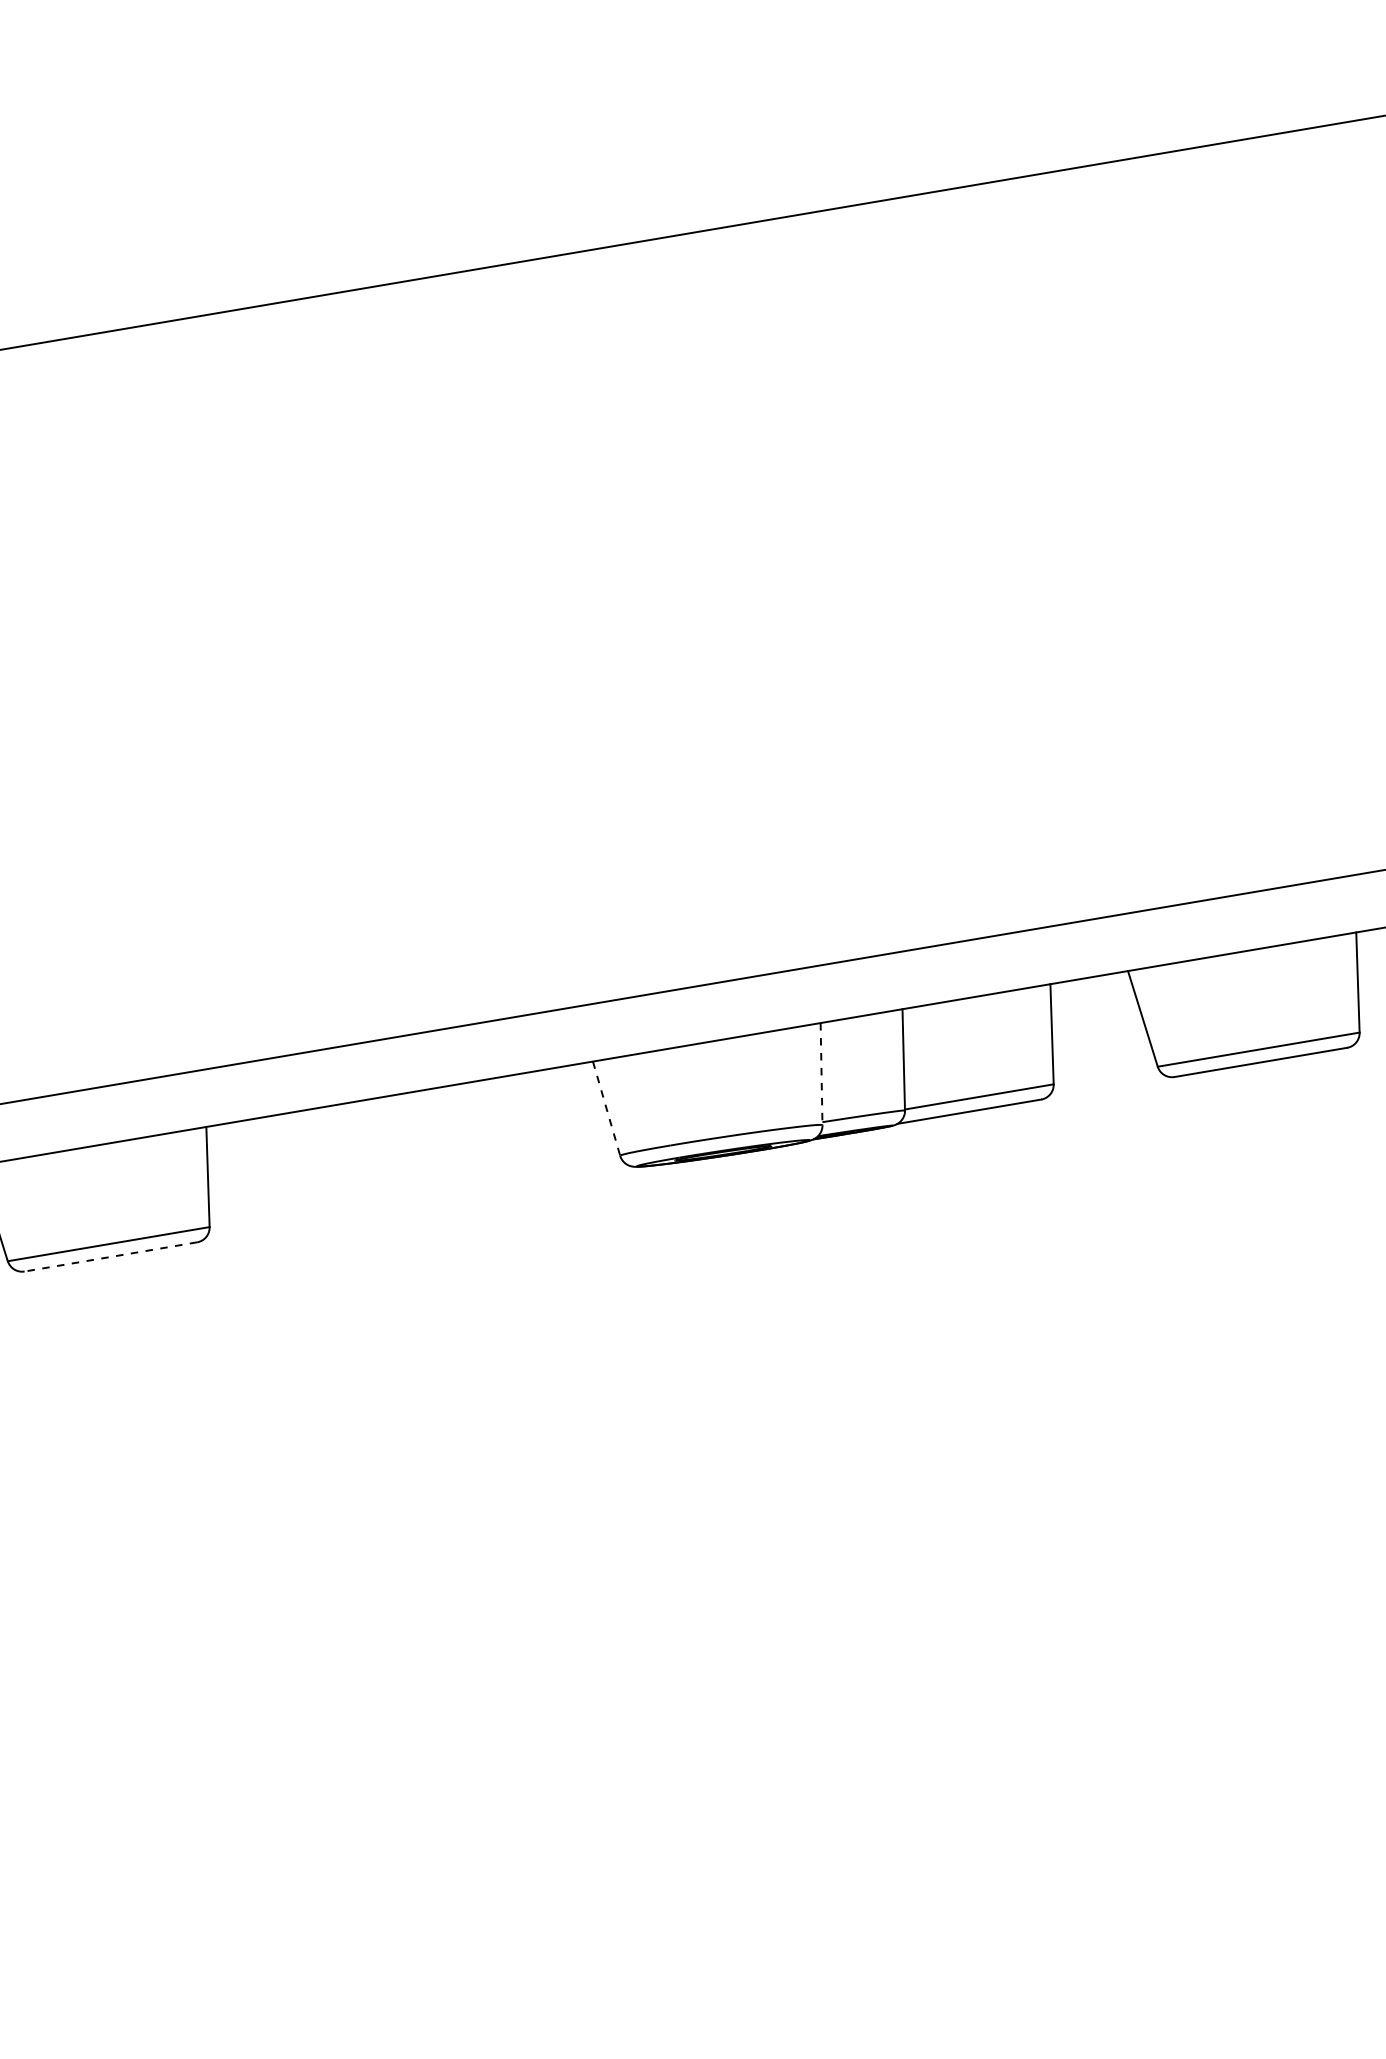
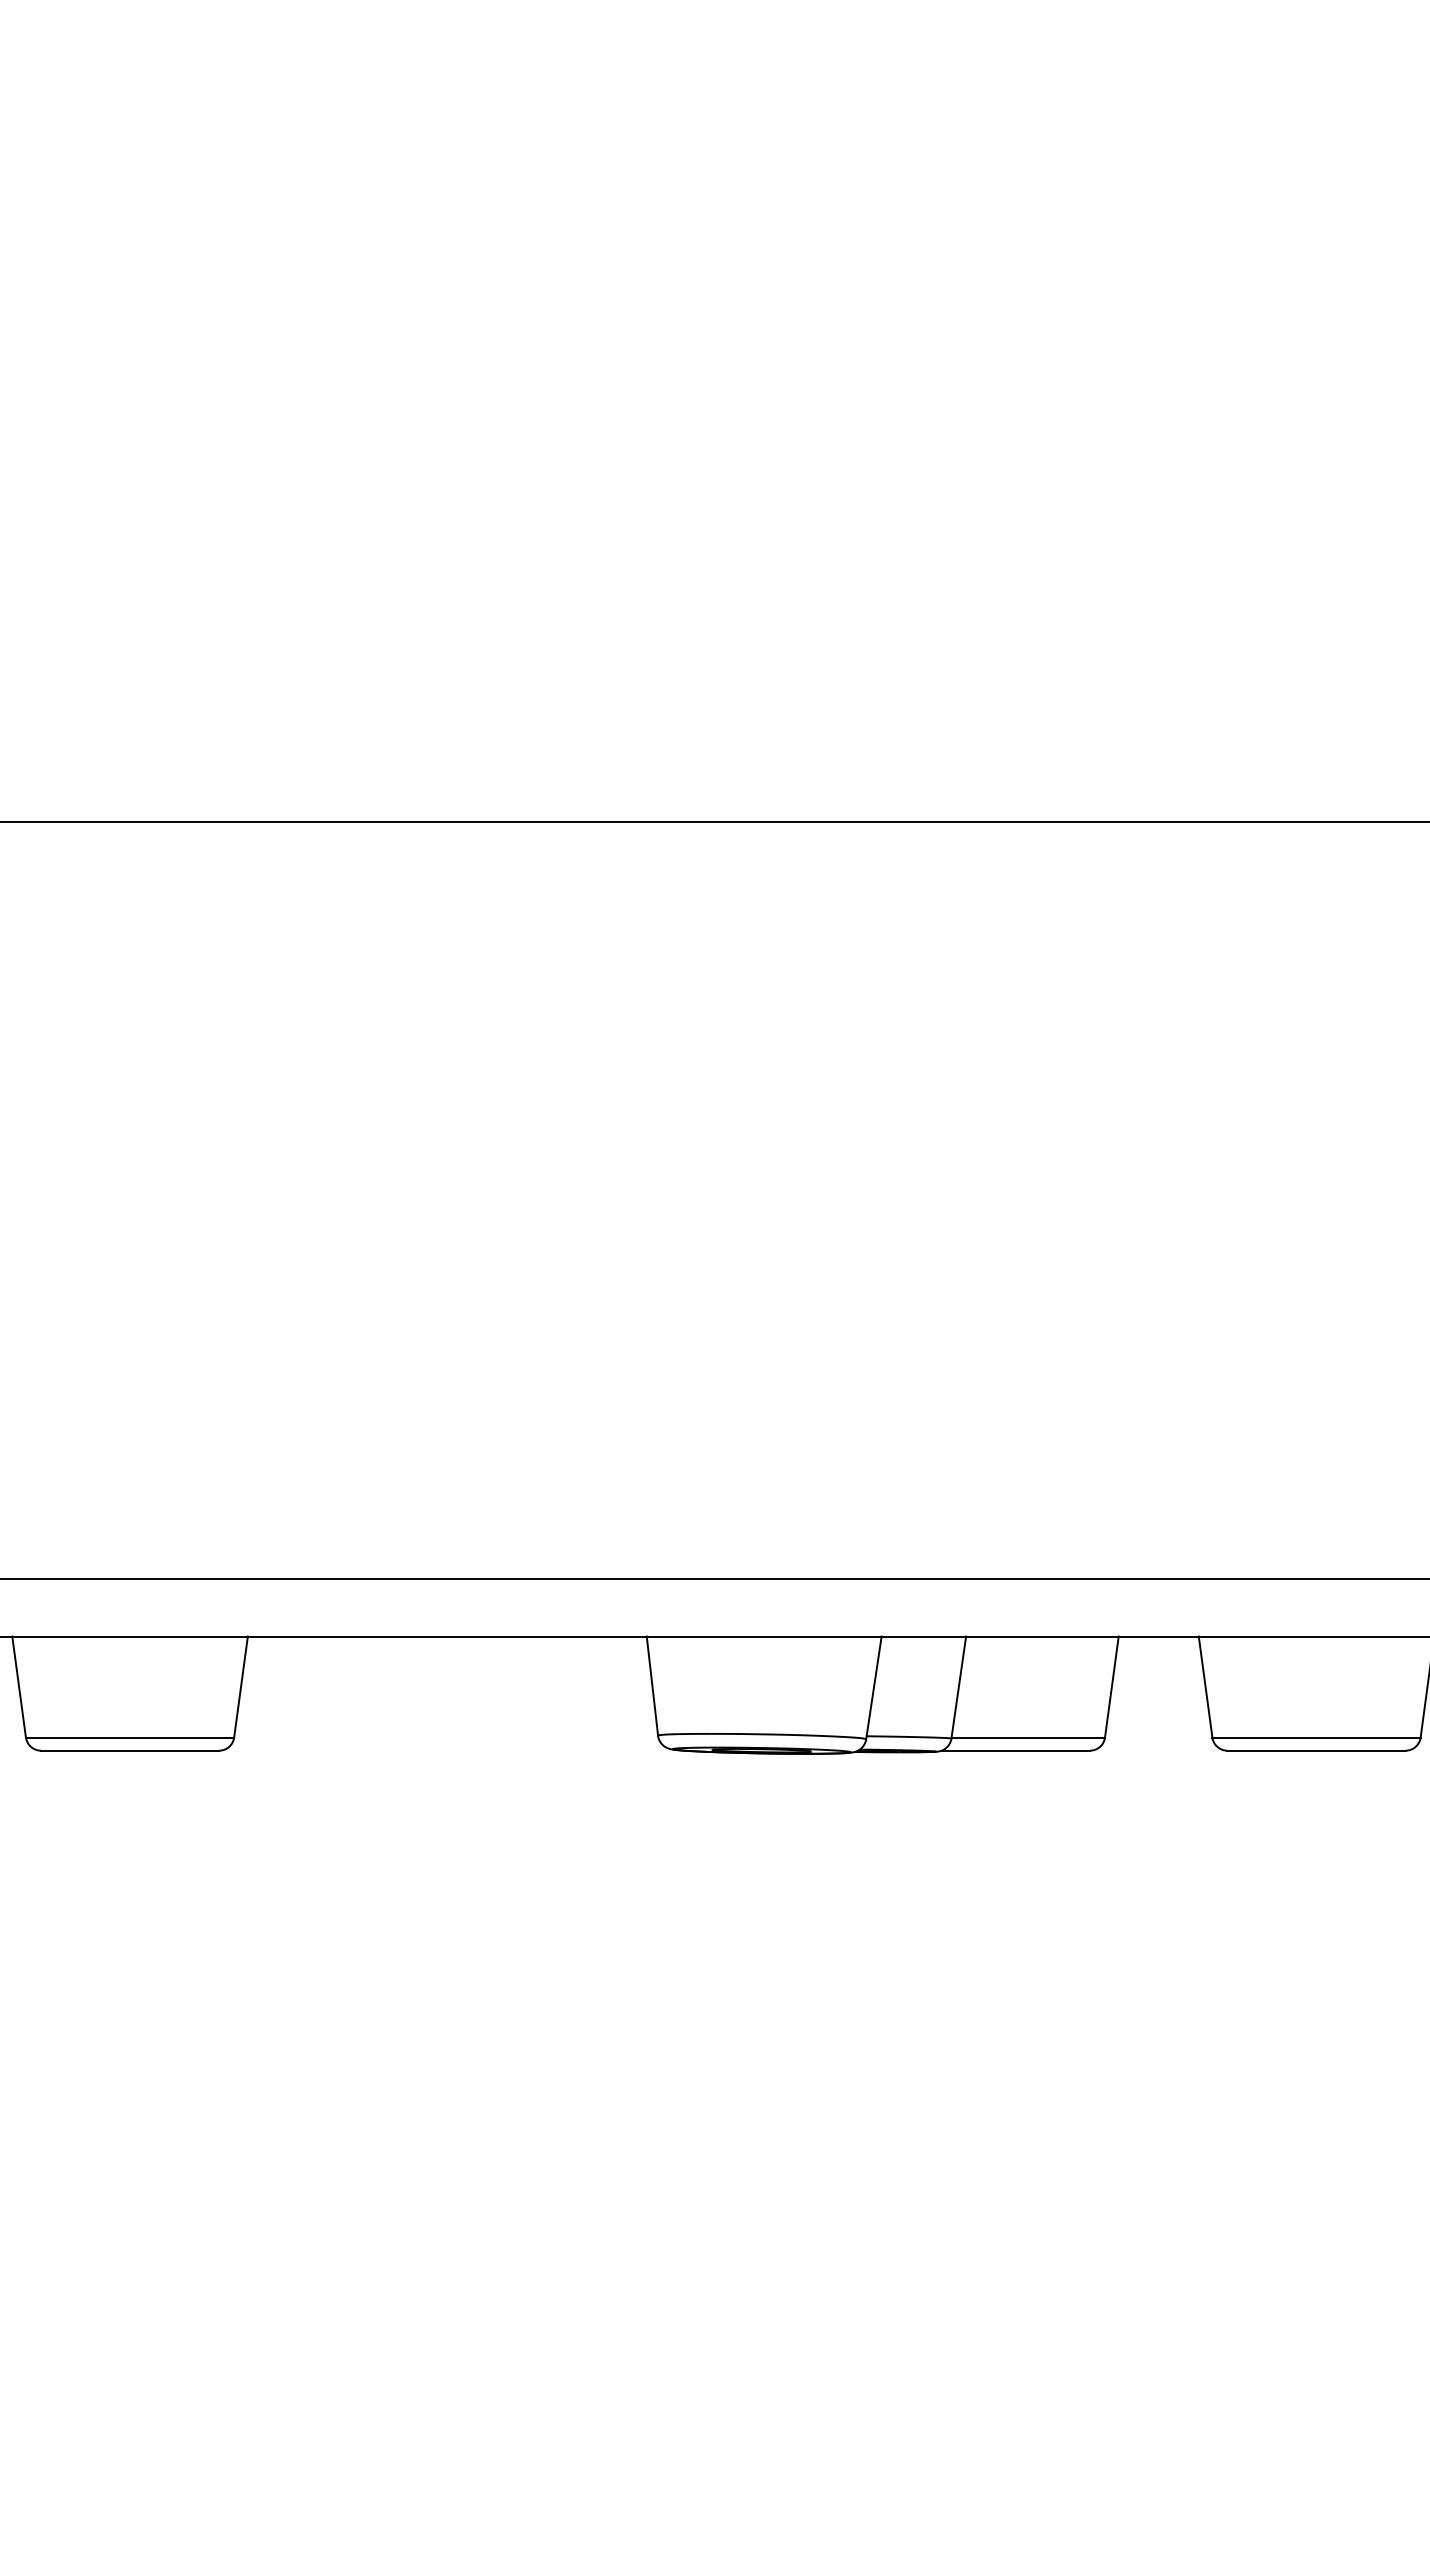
line: (821, 1073) -> (873, 1687), dashed -> solid
line: (606, 1109) -> (652, 1686), dashed -> solid
line: (110, 1256) -> (129, 1750), dashed -> solid

